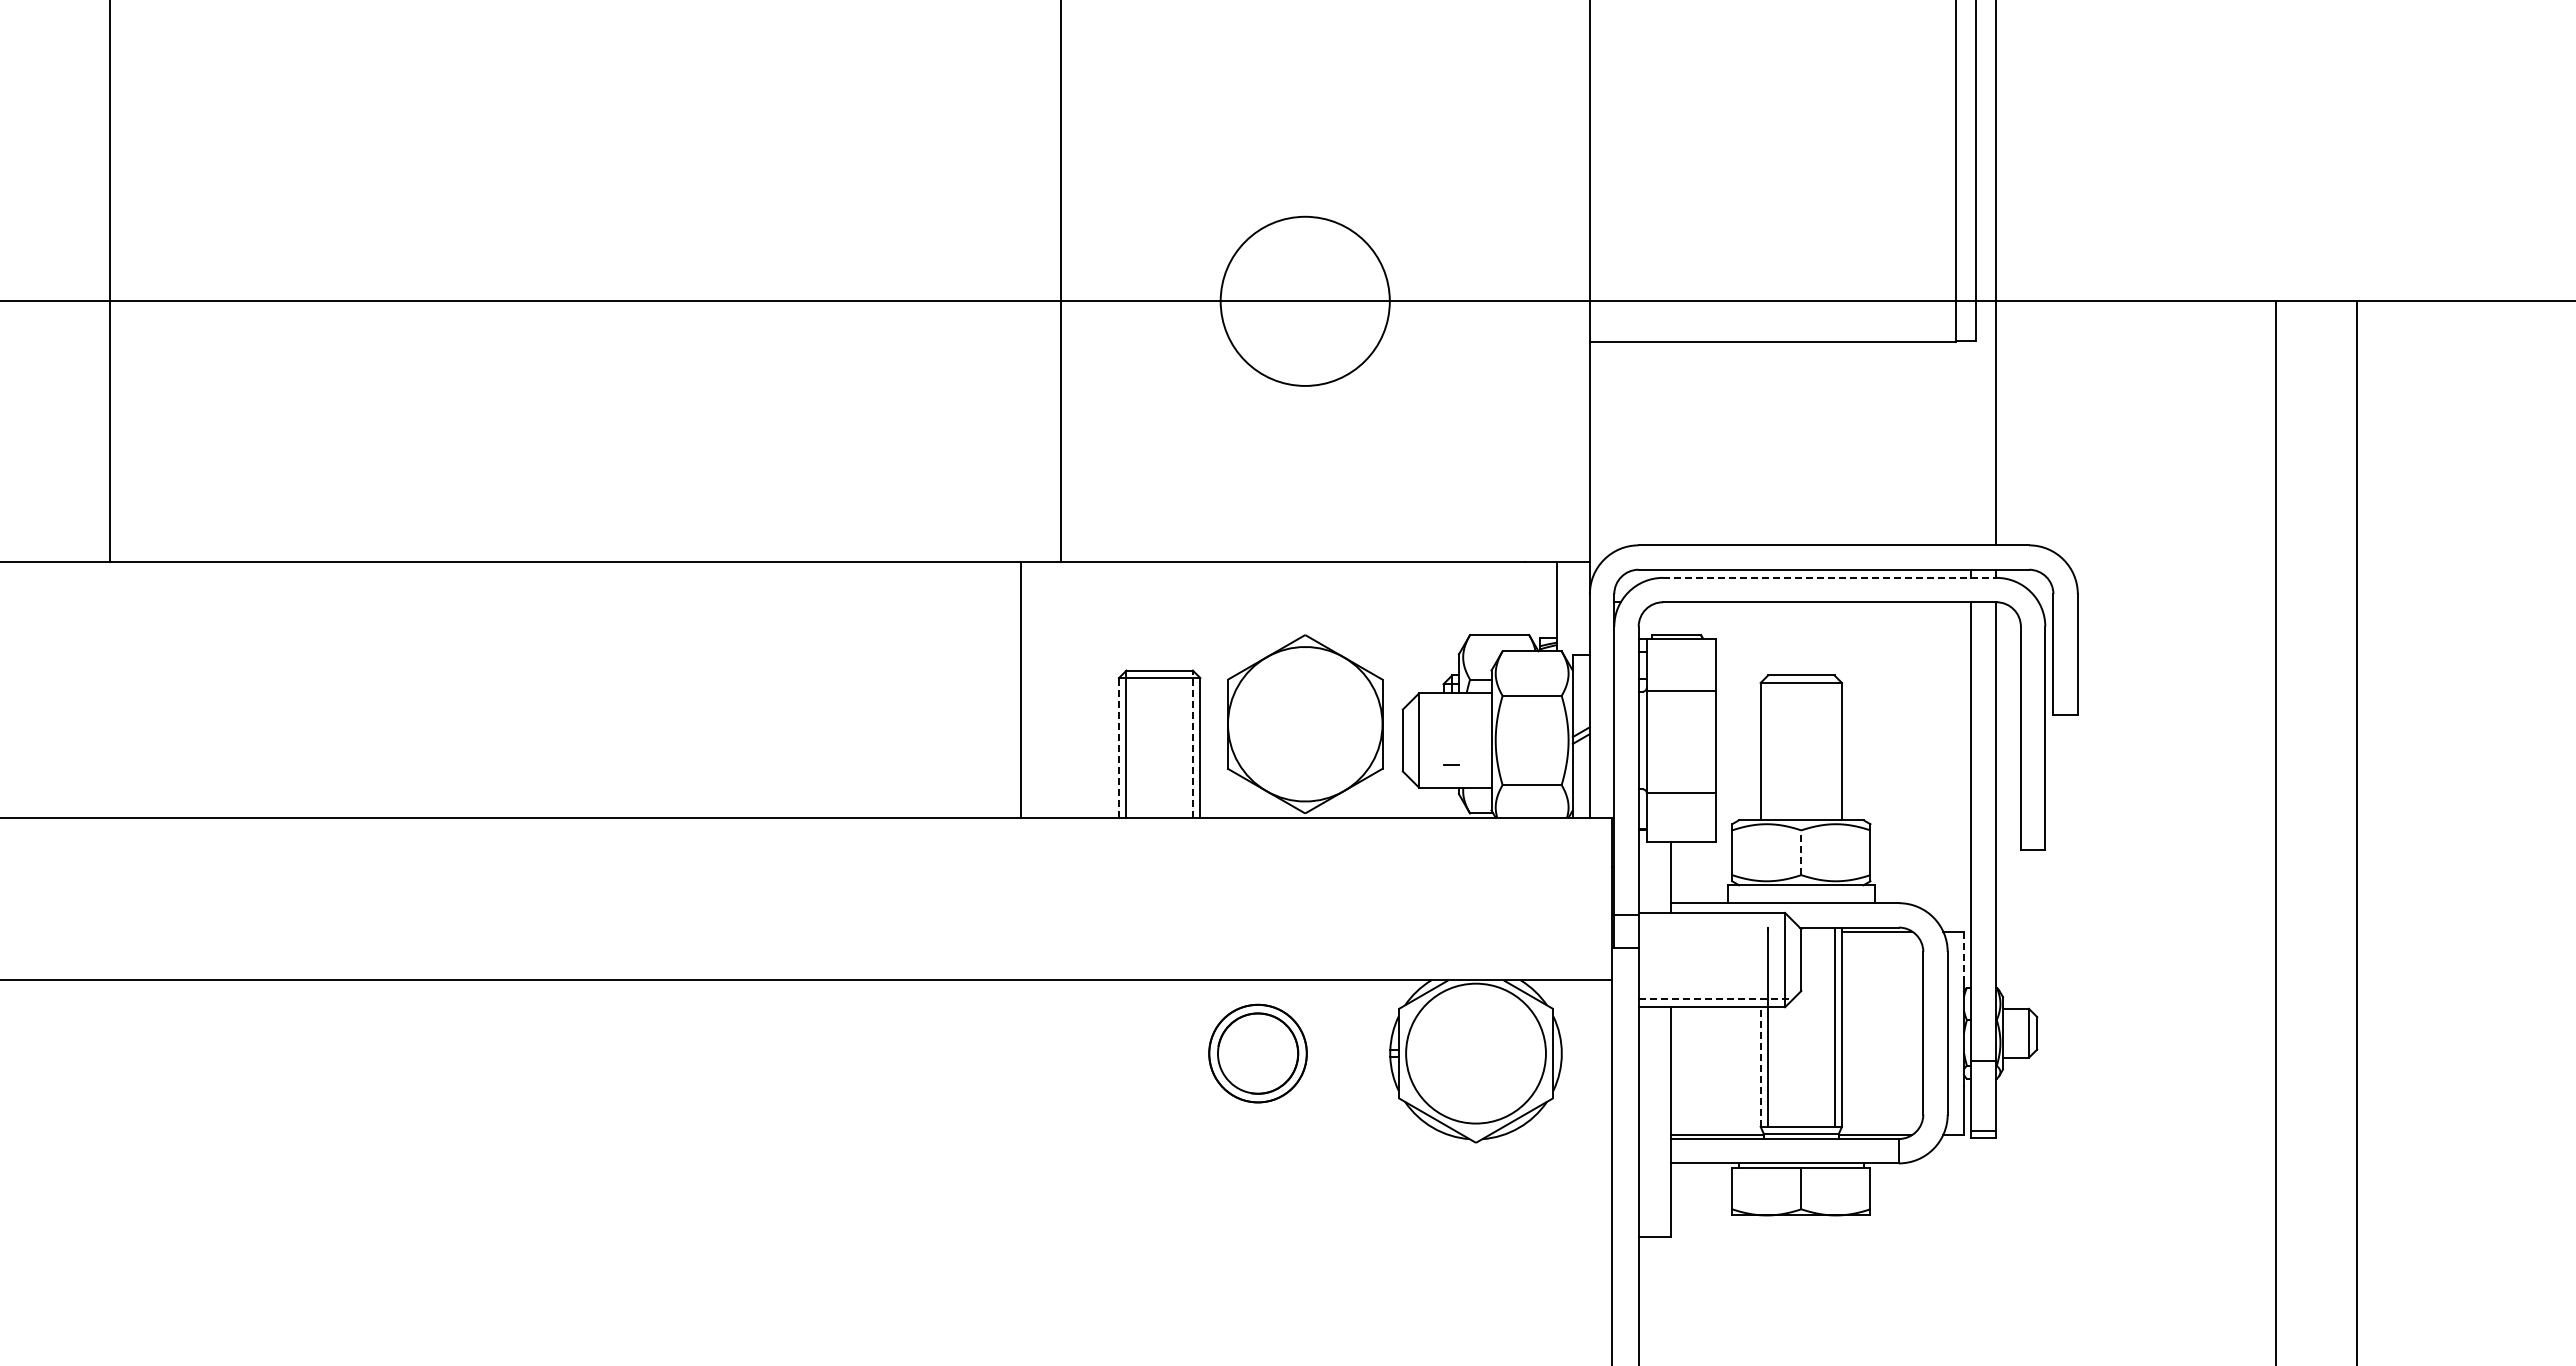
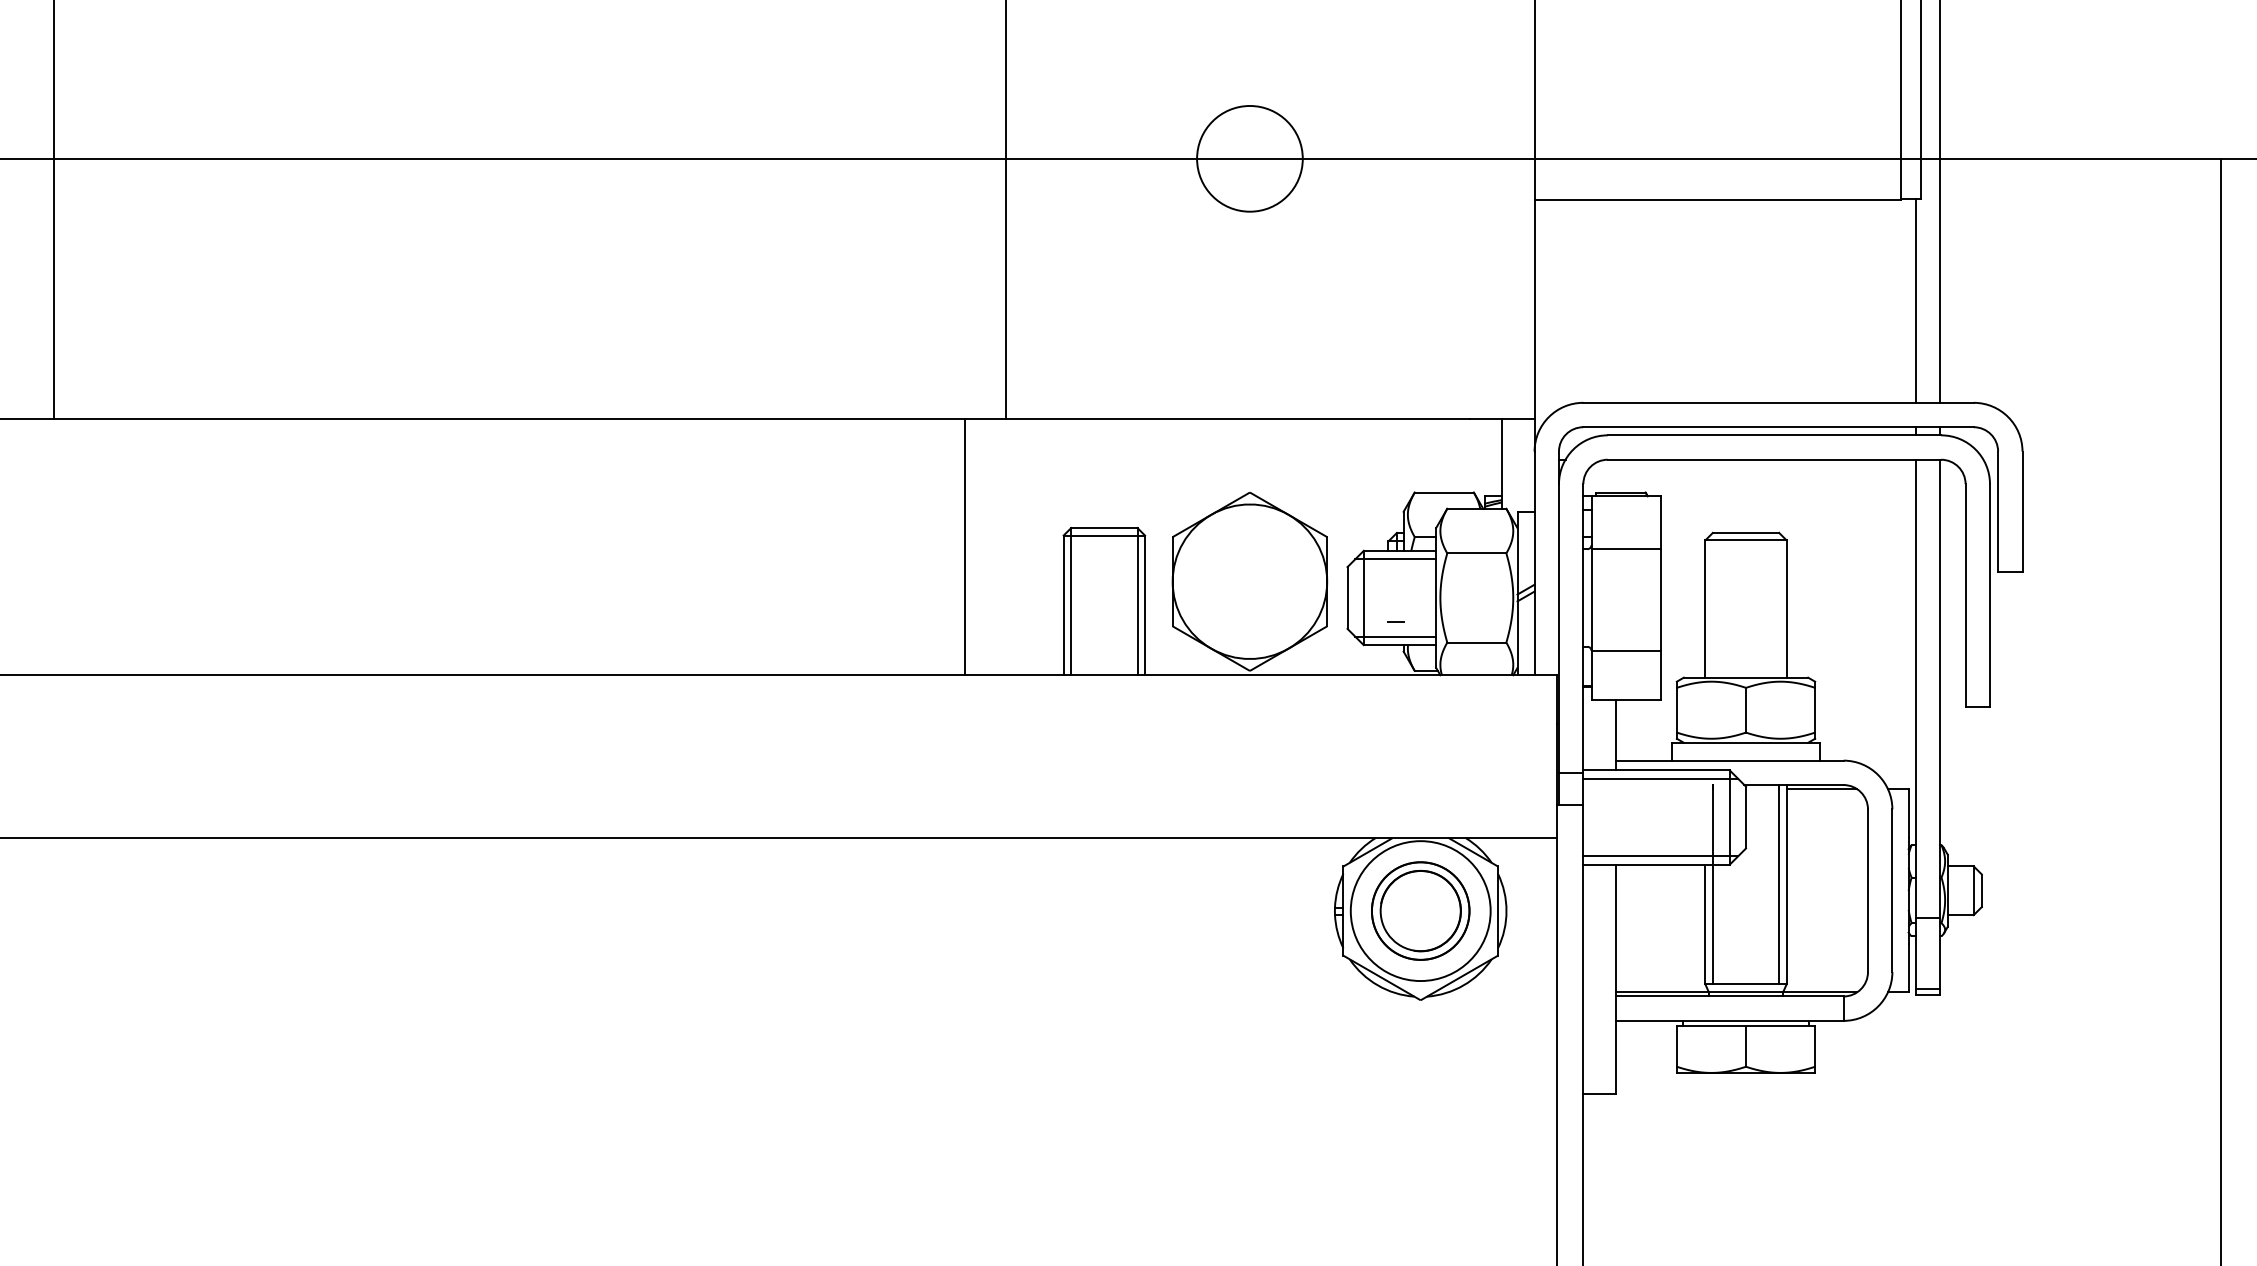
circle: (1305, 301) -> (1250, 158), size x0.62
line: (1971, 443) -> (1916, 300), added
line: (1829, 577) -> (1774, 434), dashed -> solid
line: (1450, 701) -> (1395, 558), added
line: (1193, 744) -> (1138, 601), dashed -> solid
line: (1119, 747) -> (1064, 604), dashed -> solid
line: (1450, 779) -> (1395, 636), added
line: (1801, 852) -> (1746, 709), dashed -> solid
line: (1715, 921) -> (1660, 778), added
line: (1963, 956) -> (1908, 813), dashed -> solid
line: (1716, 998) -> (1661, 855), dashed -> solid
part: (1257, 1053) -> (1420, 910), moved
line: (1760, 1067) -> (1705, 924), dashed -> solid

